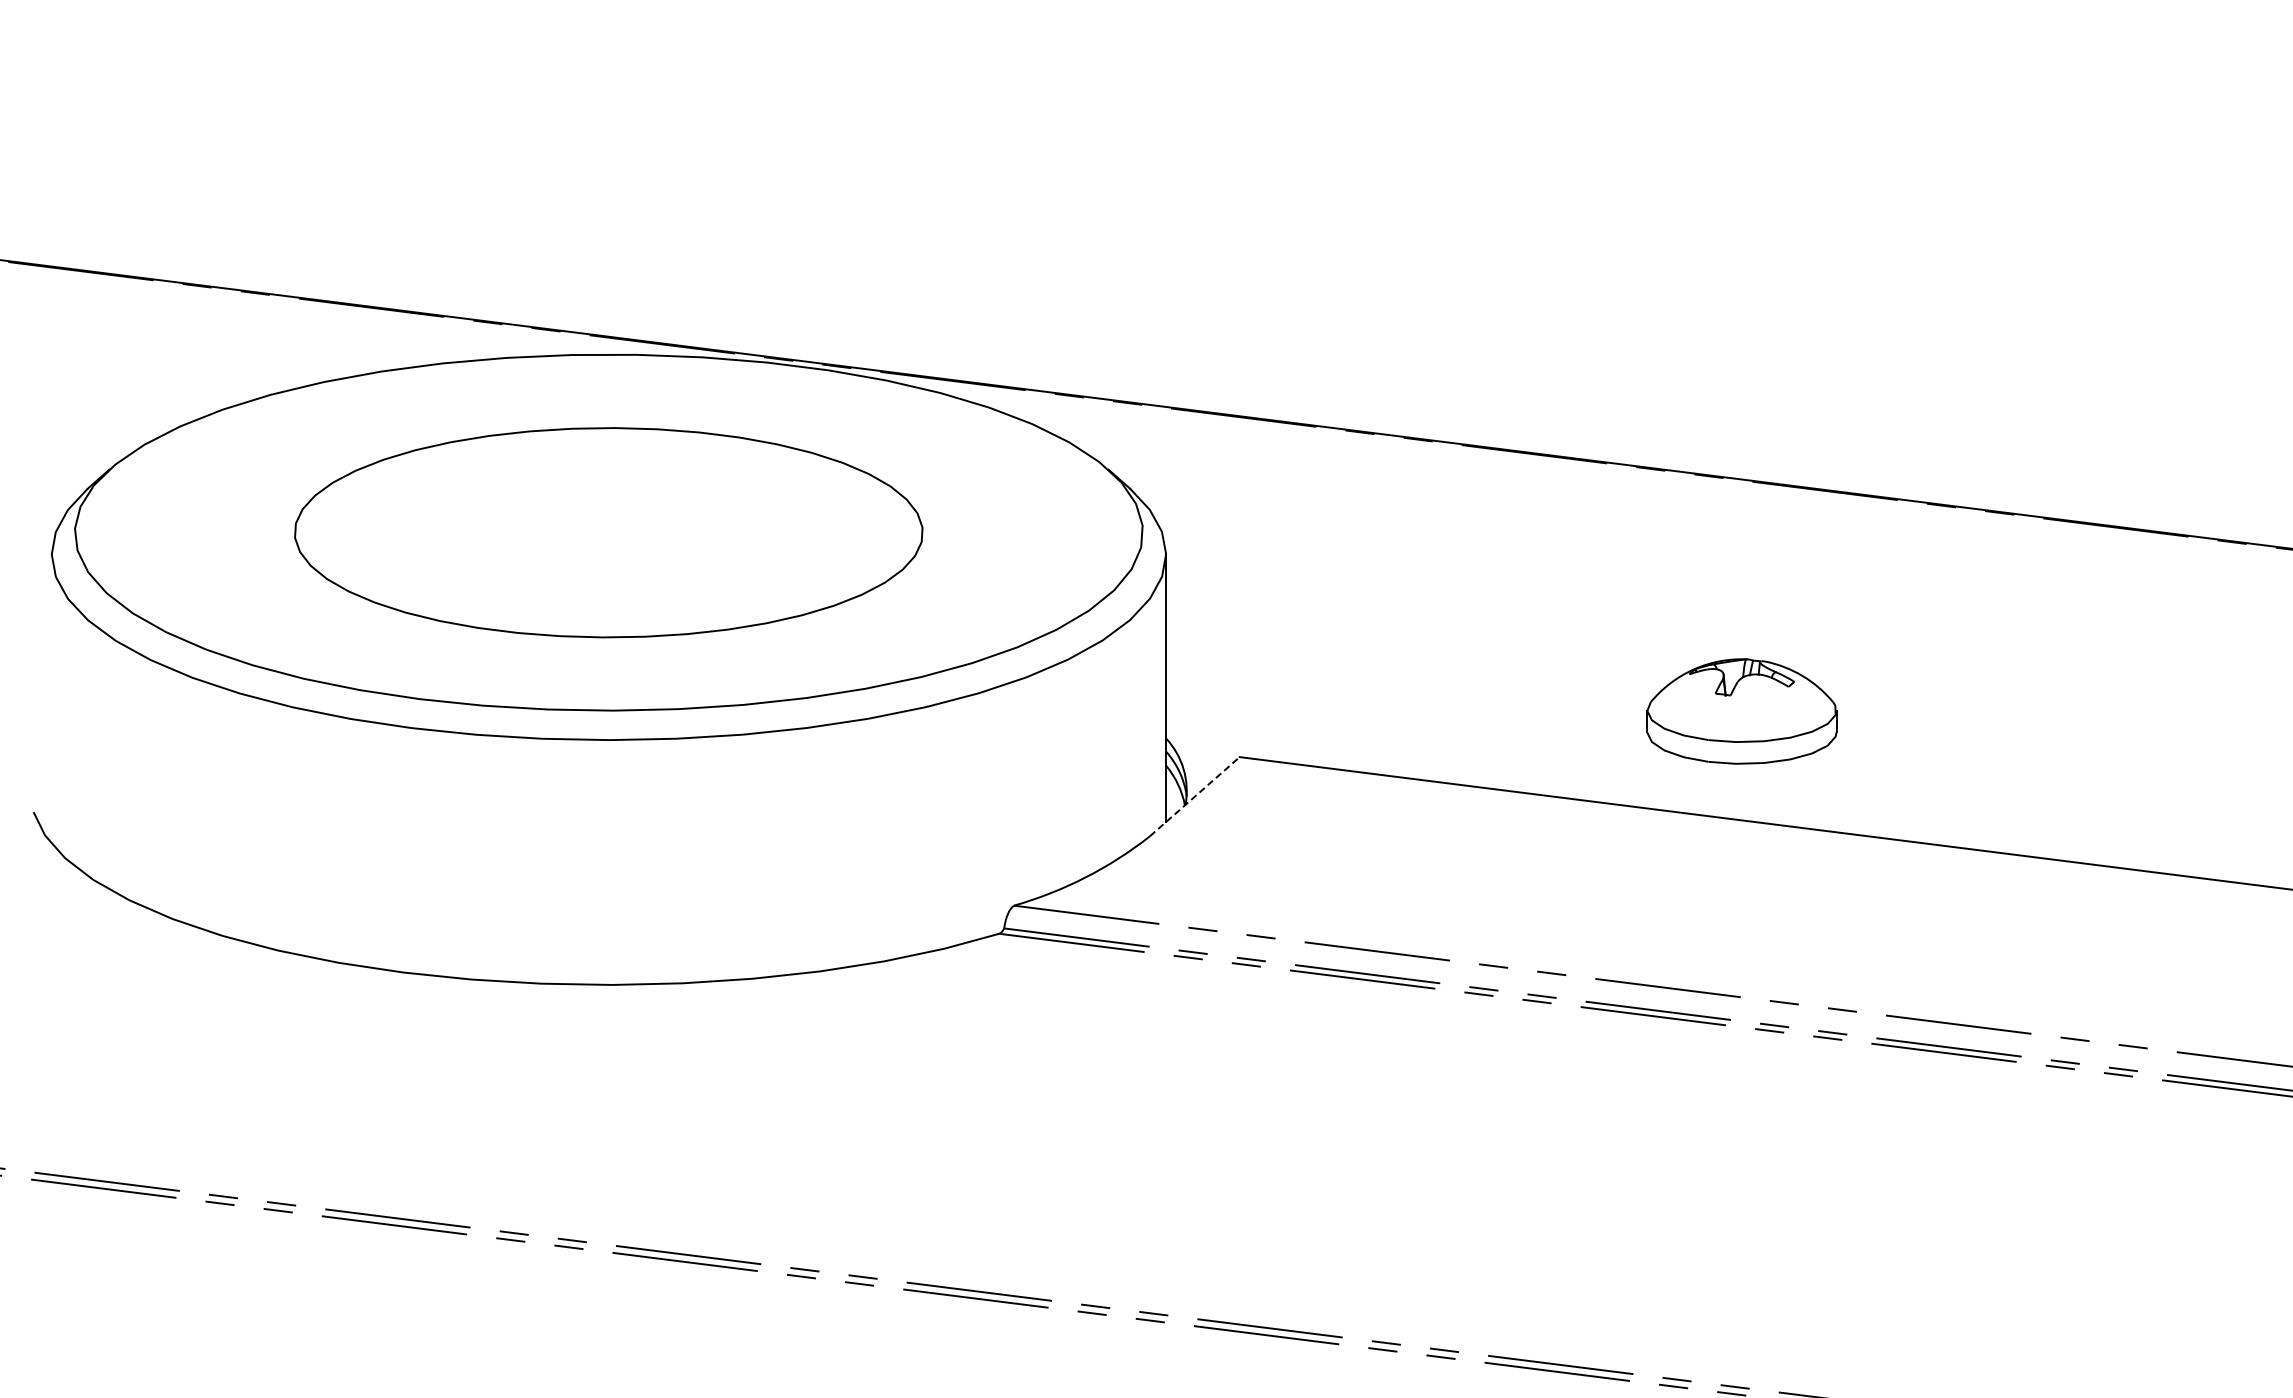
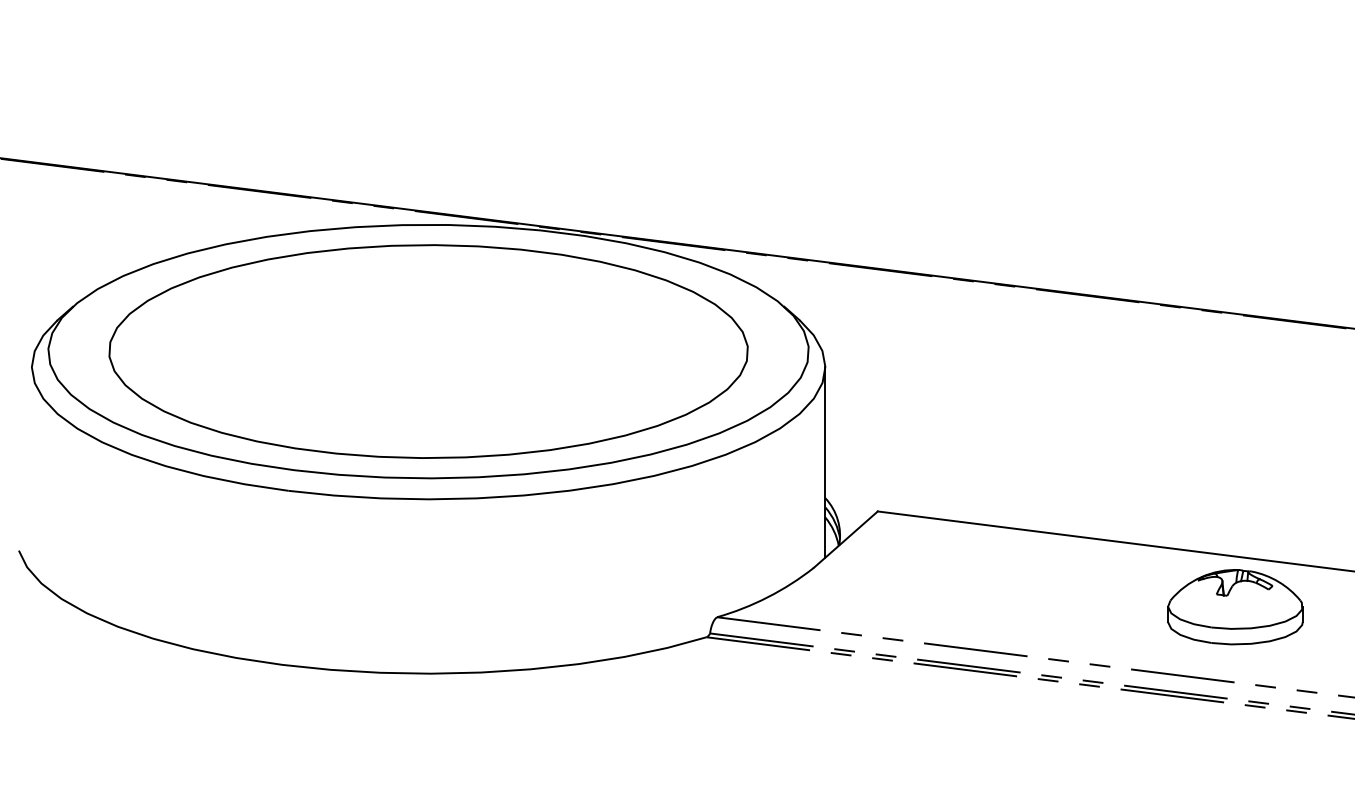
part: (608, 532) -> (428, 351), size x1.43
part: (1741, 711) -> (1235, 607), moved
line: (1194, 796) -> (845, 539), dashed -> solid

